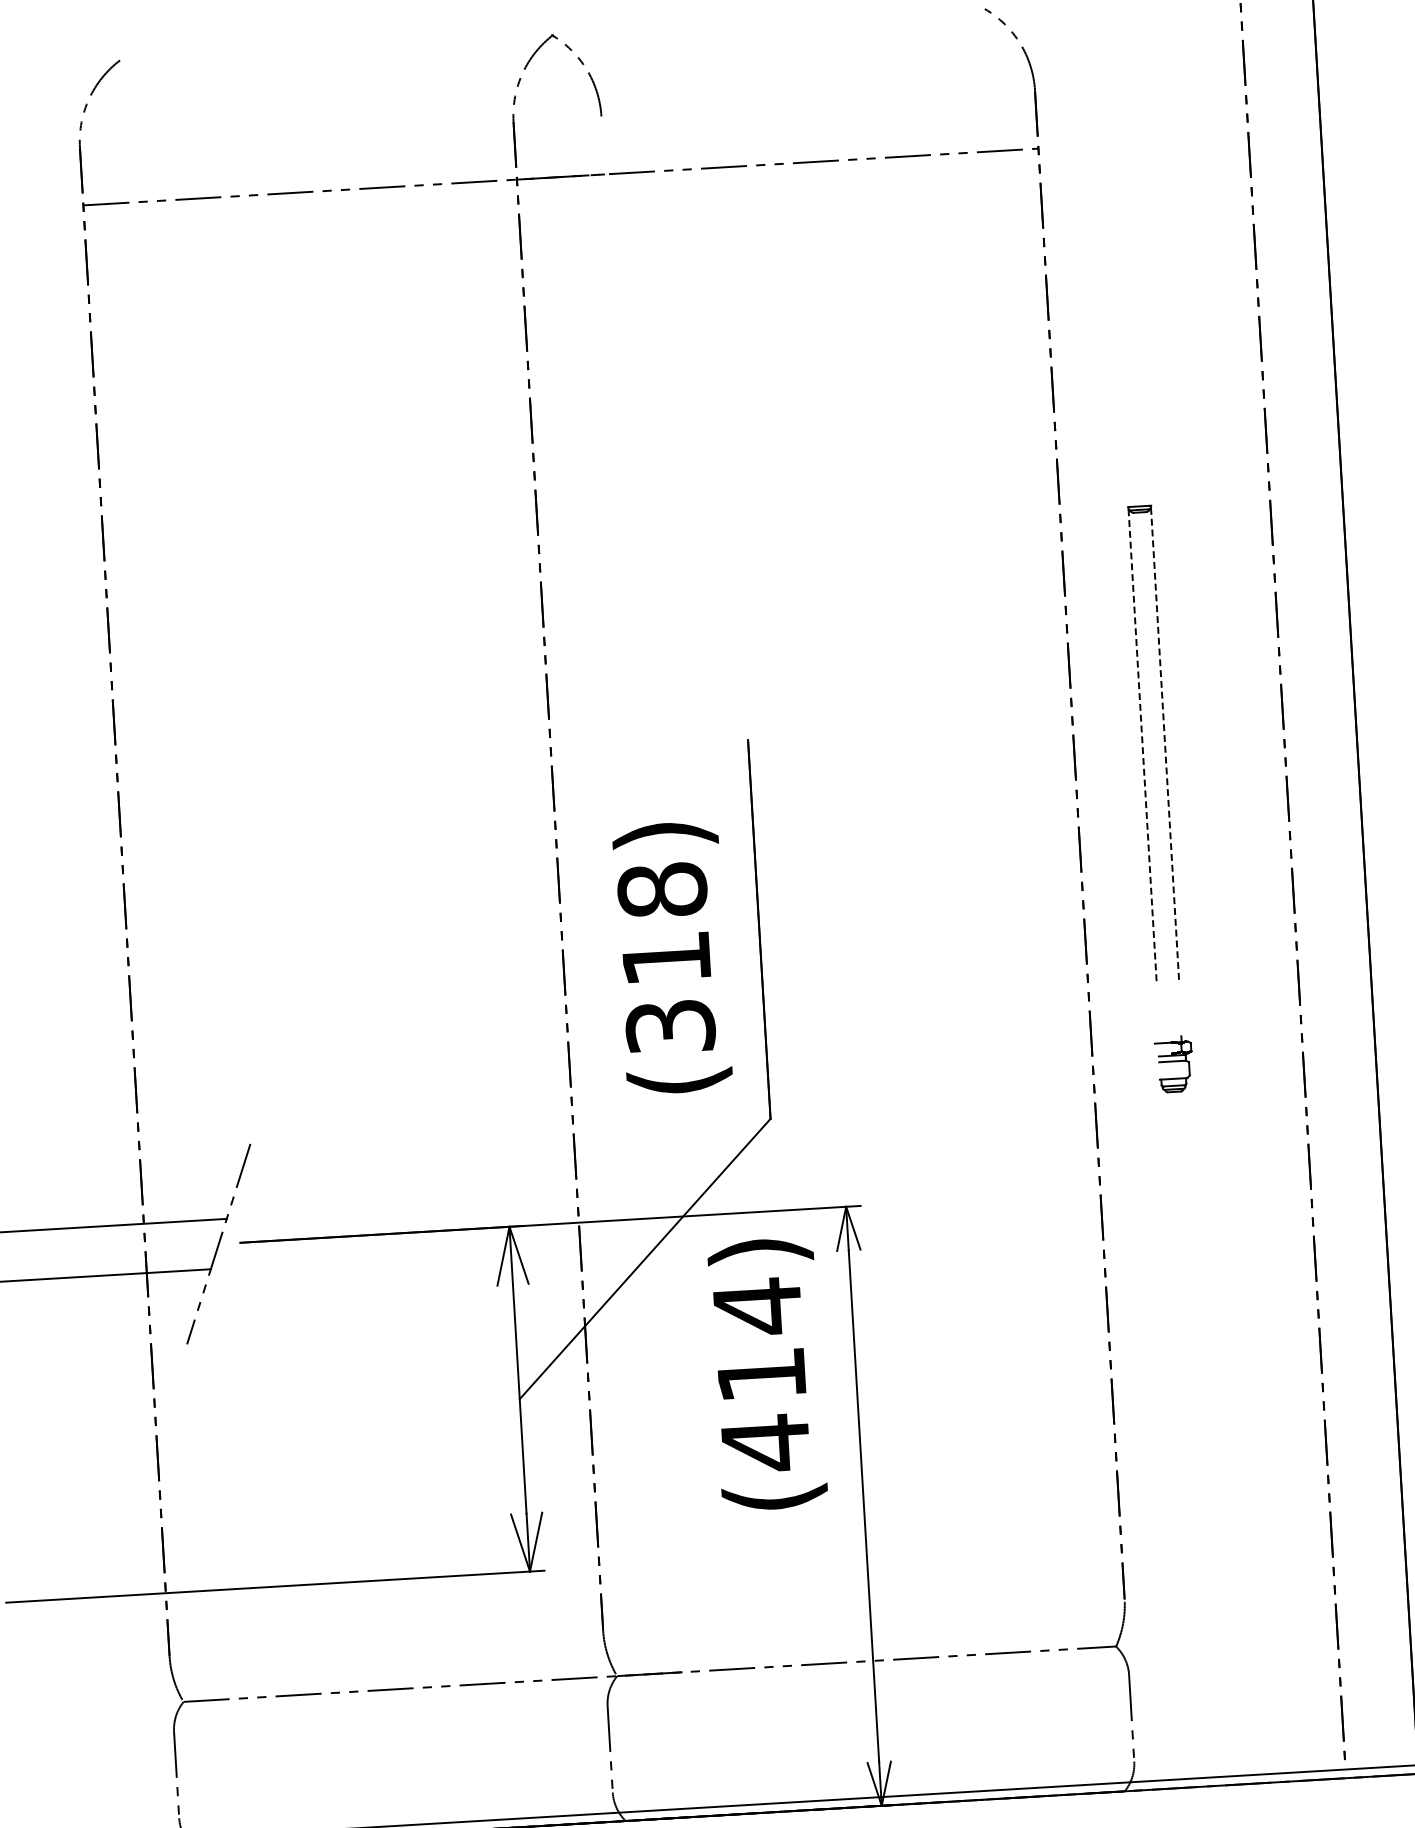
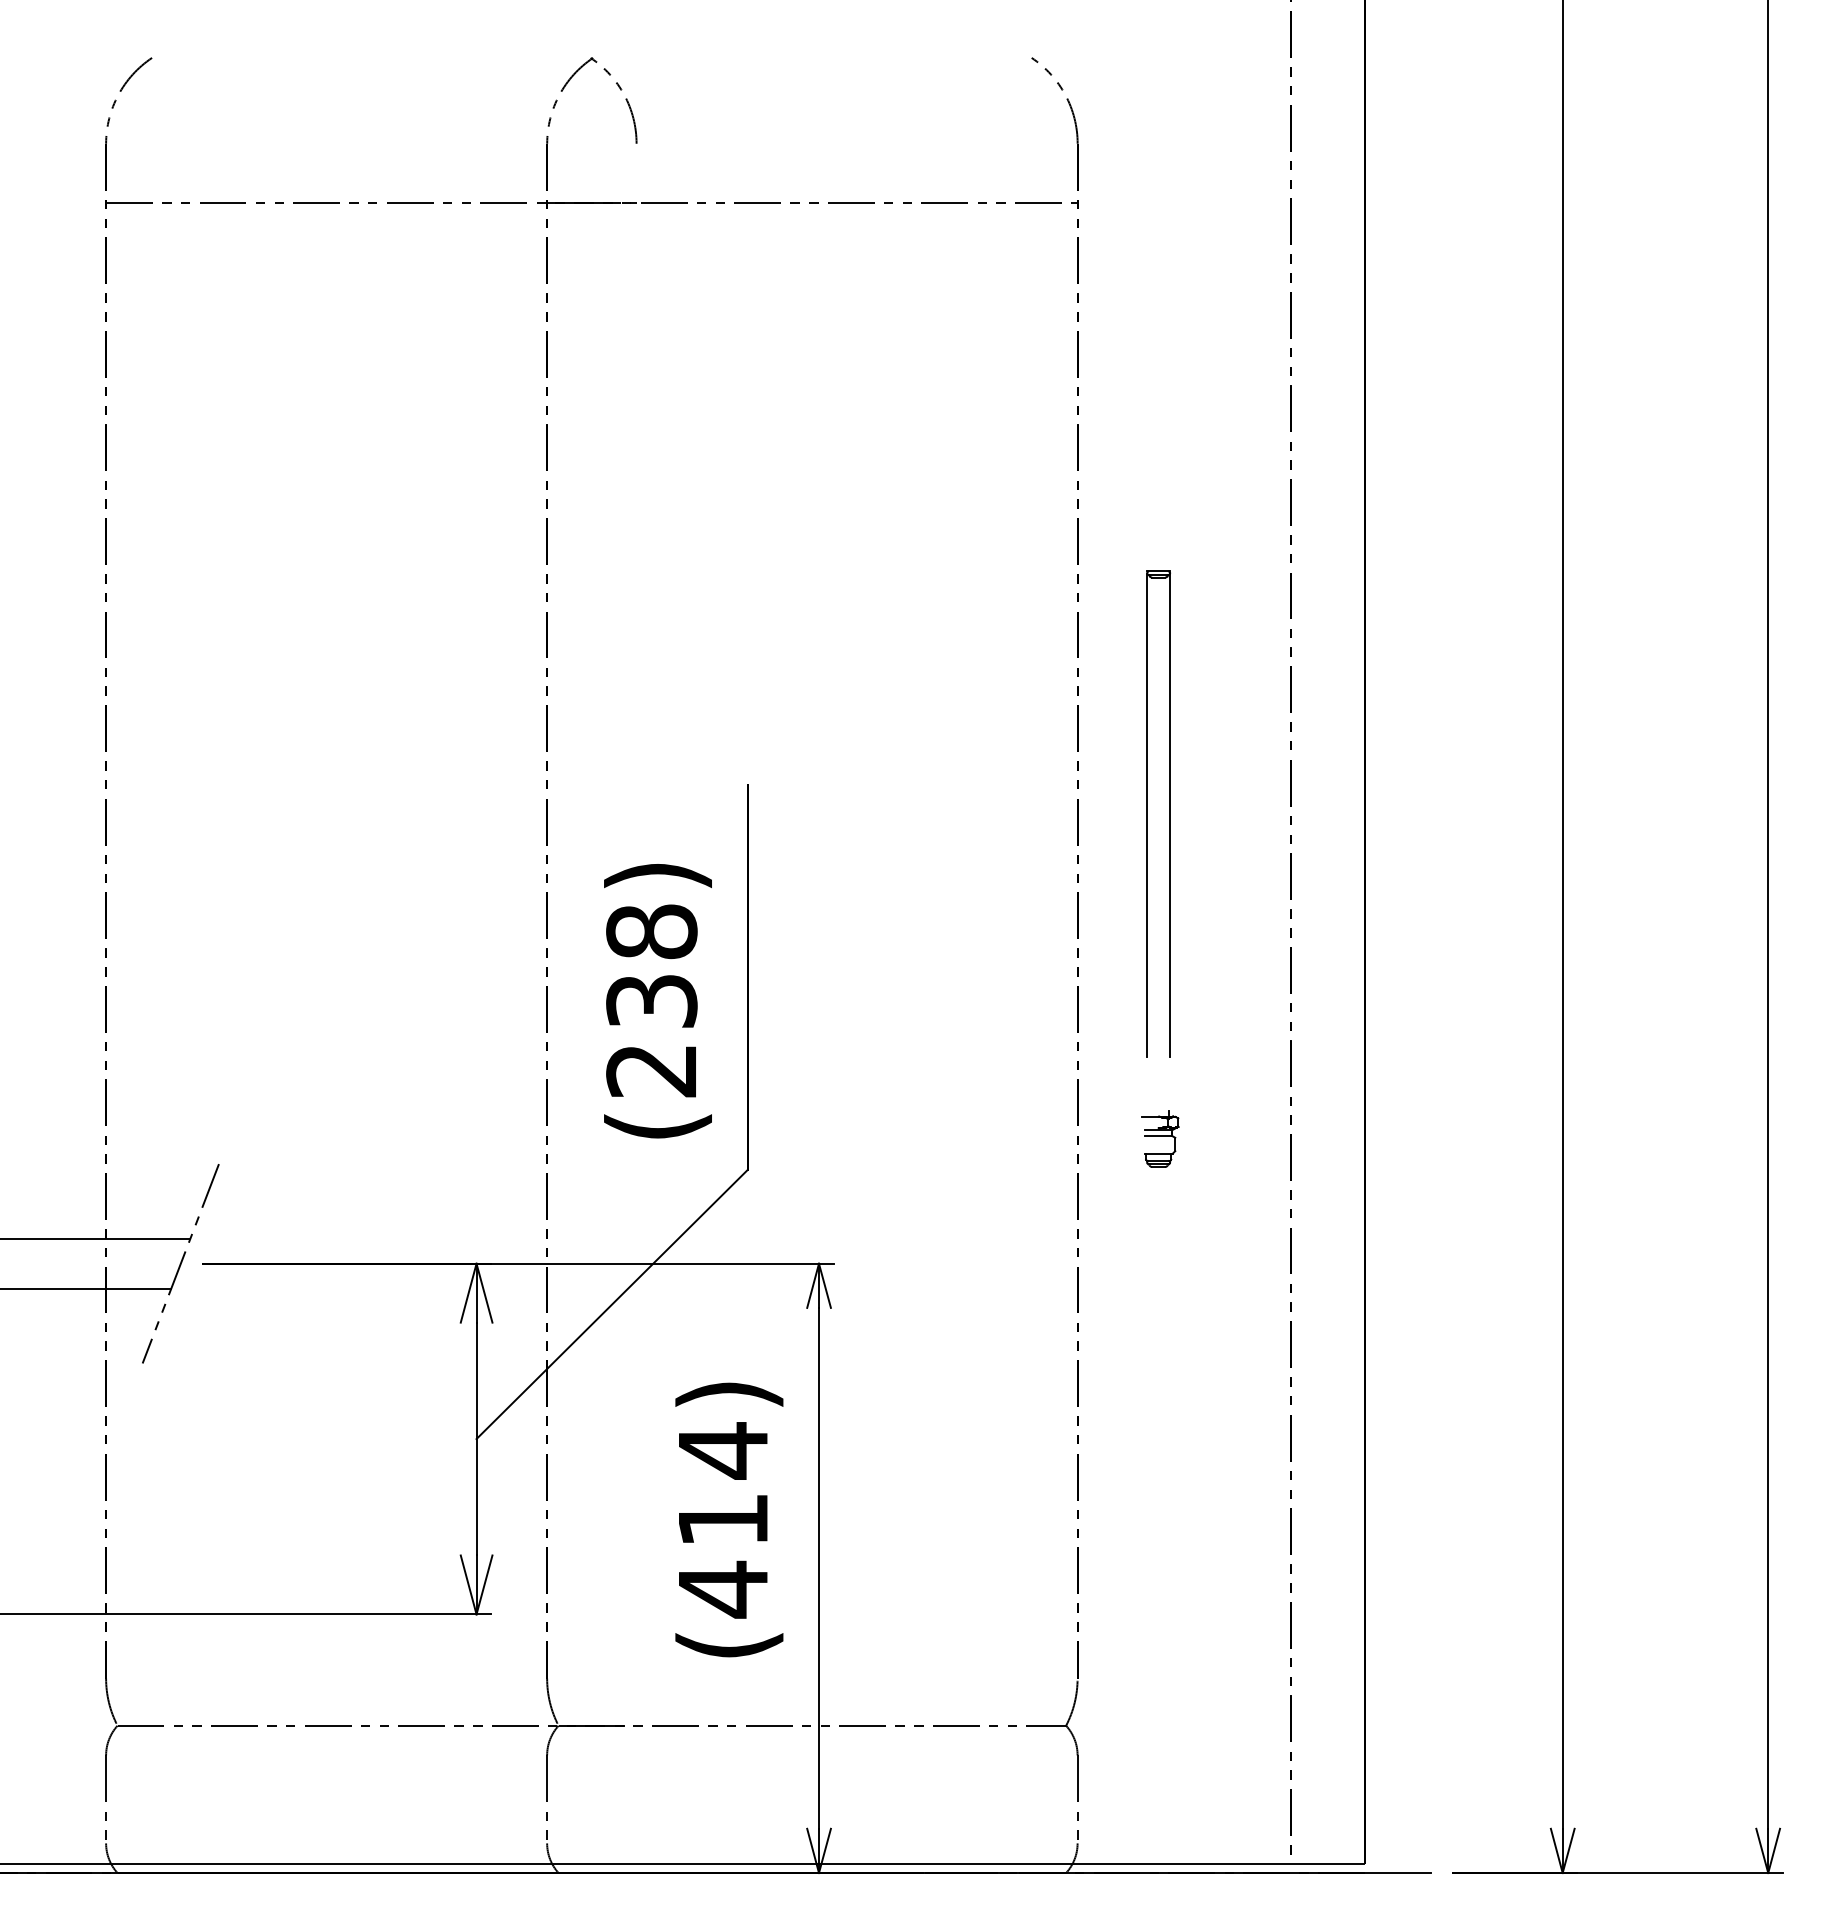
line: (1165, 745) -> (1170, 815), dashed -> solid
line: (1142, 746) -> (1147, 815), dashed -> solid
text: (668, 993) -> (651, 1036), (318) -> (238)
text: (767, 1374) -> (729, 1519), moved

